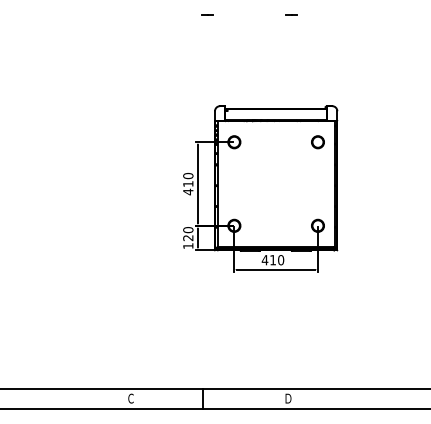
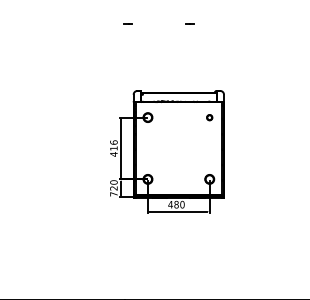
circle: (317, 142) -> (209, 117), size x0.6
text: (188, 175) -> (114, 142), 410 -> 416
text: (188, 245) -> (114, 193), 120 -> 720
text: (273, 260) -> (176, 204), 410 -> 480

